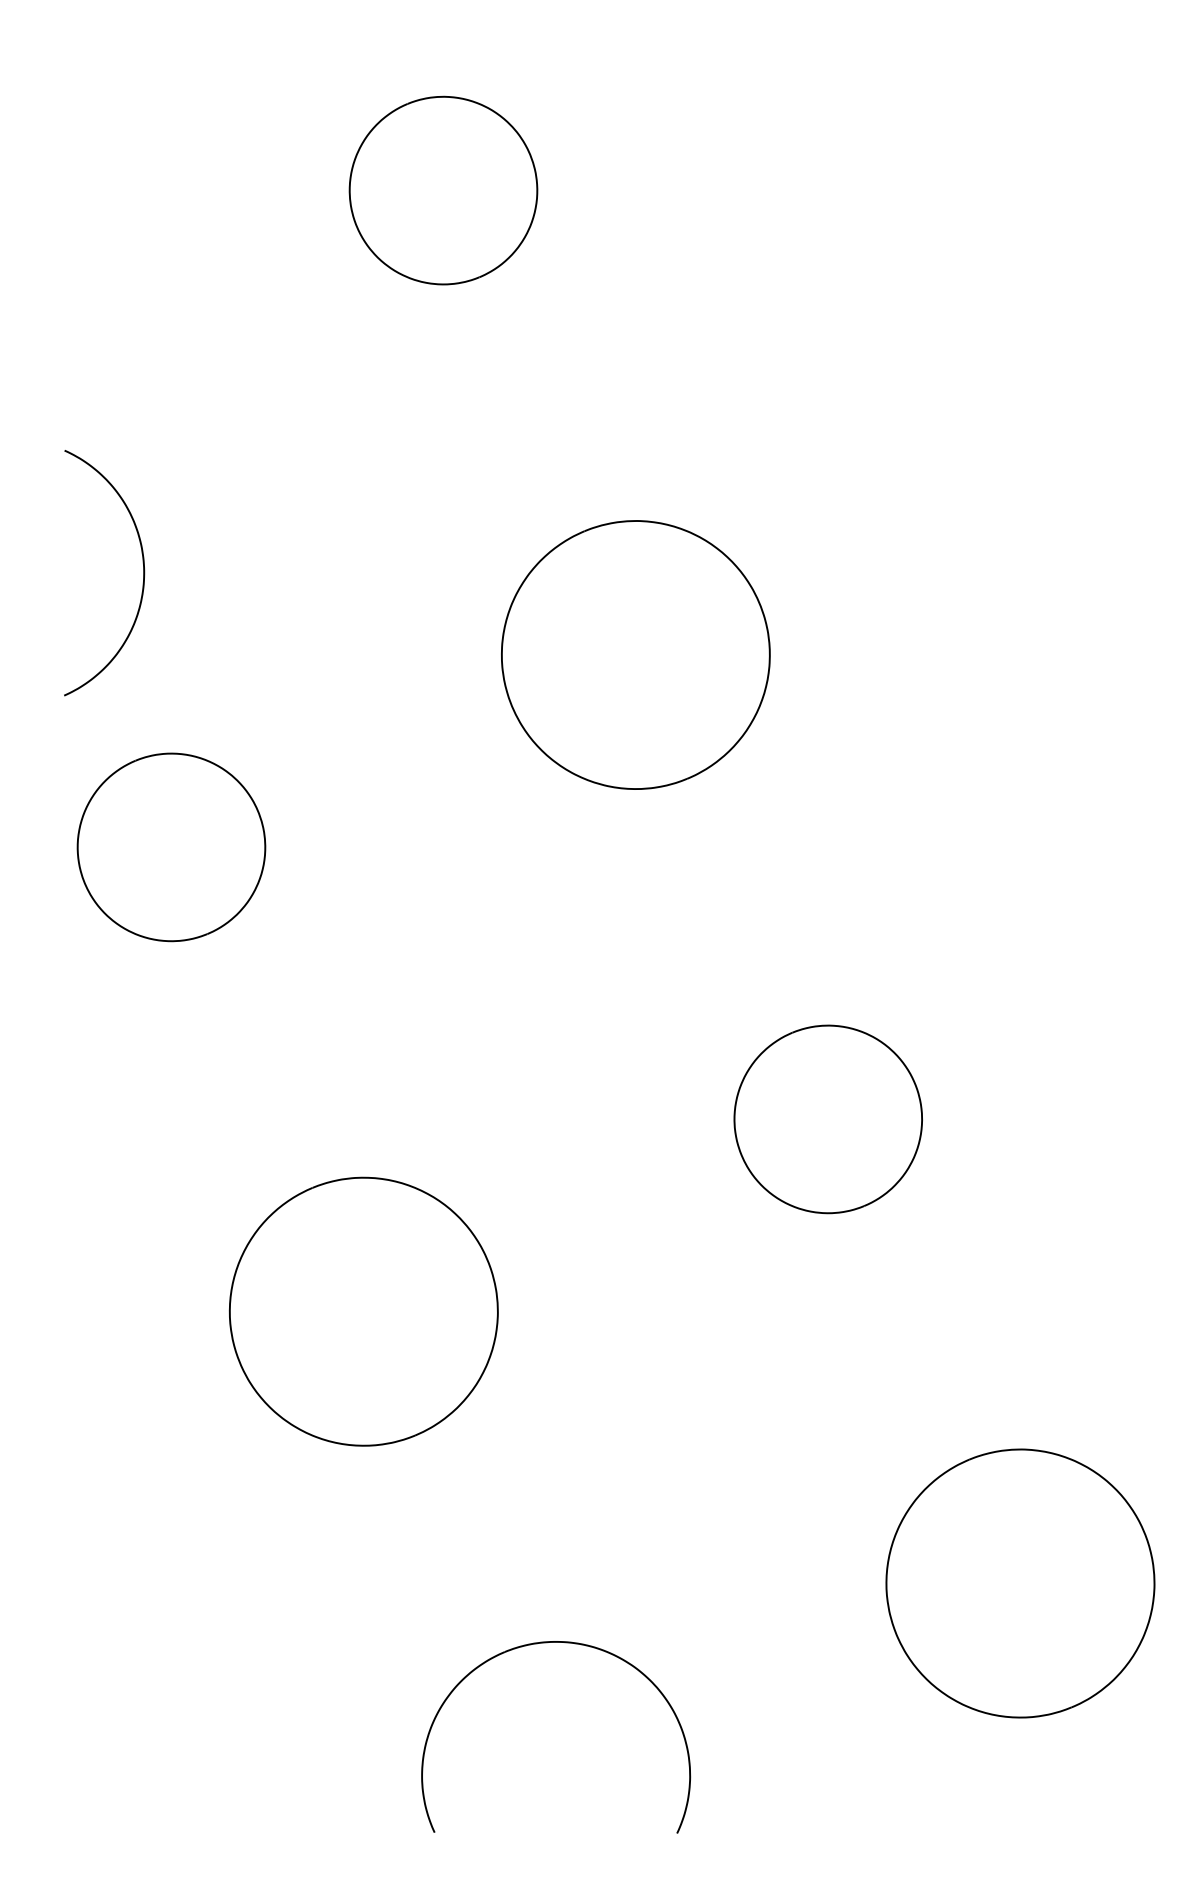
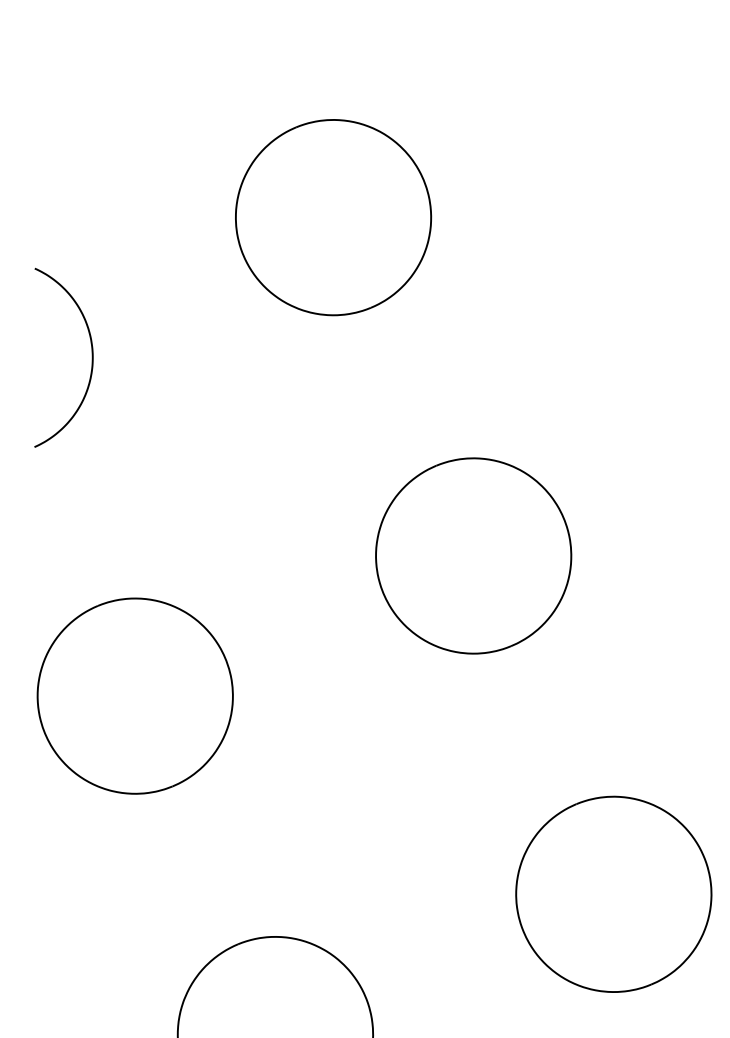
part: (443, 190) -> (333, 217), size x1.43
curve: (143, 573) -> (92, 358), moved
part: (171, 847) -> (135, 696), size x1.43
part: (828, 1119) -> (614, 894), size x1.43

